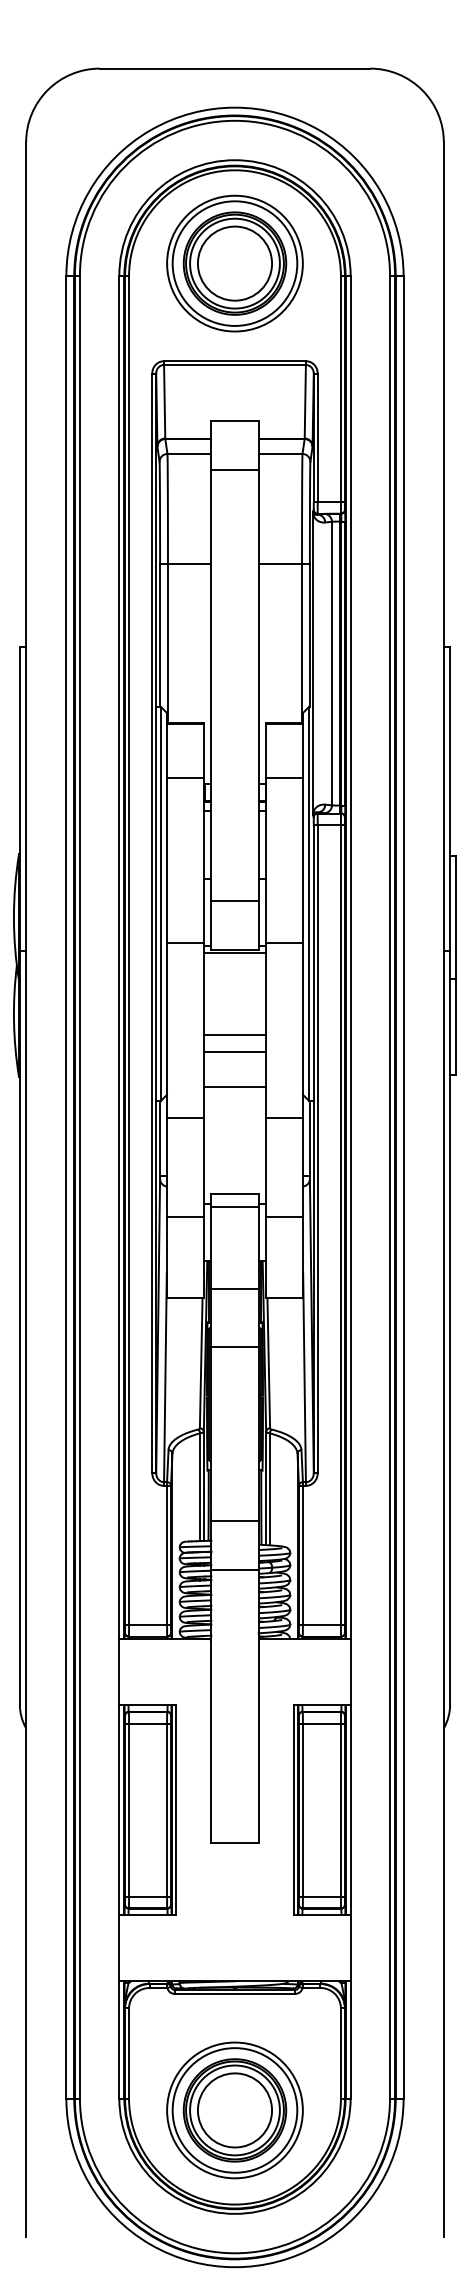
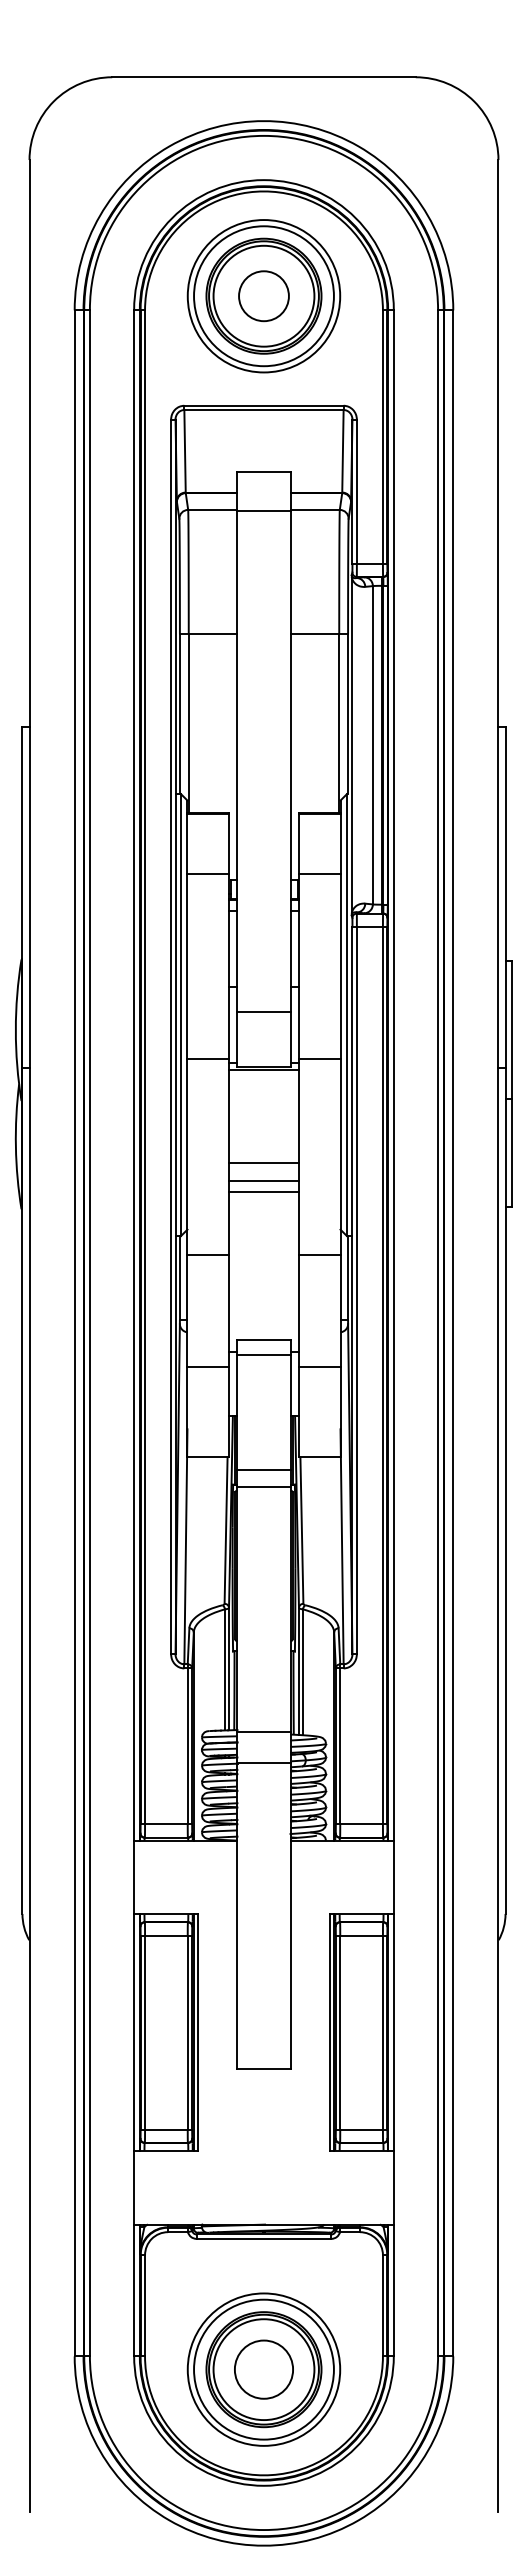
circle: (234, 262) -> (263, 295), size x0.6
line: (234, 469) -> (263, 510), moved
line: (234, 1086) -> (263, 1191), moved
line: (234, 1289) -> (263, 1470), moved
line: (234, 1347) -> (263, 1487), moved
line: (234, 1520) -> (263, 1731), moved
circle: (234, 2110) -> (263, 2369), size x0.7

